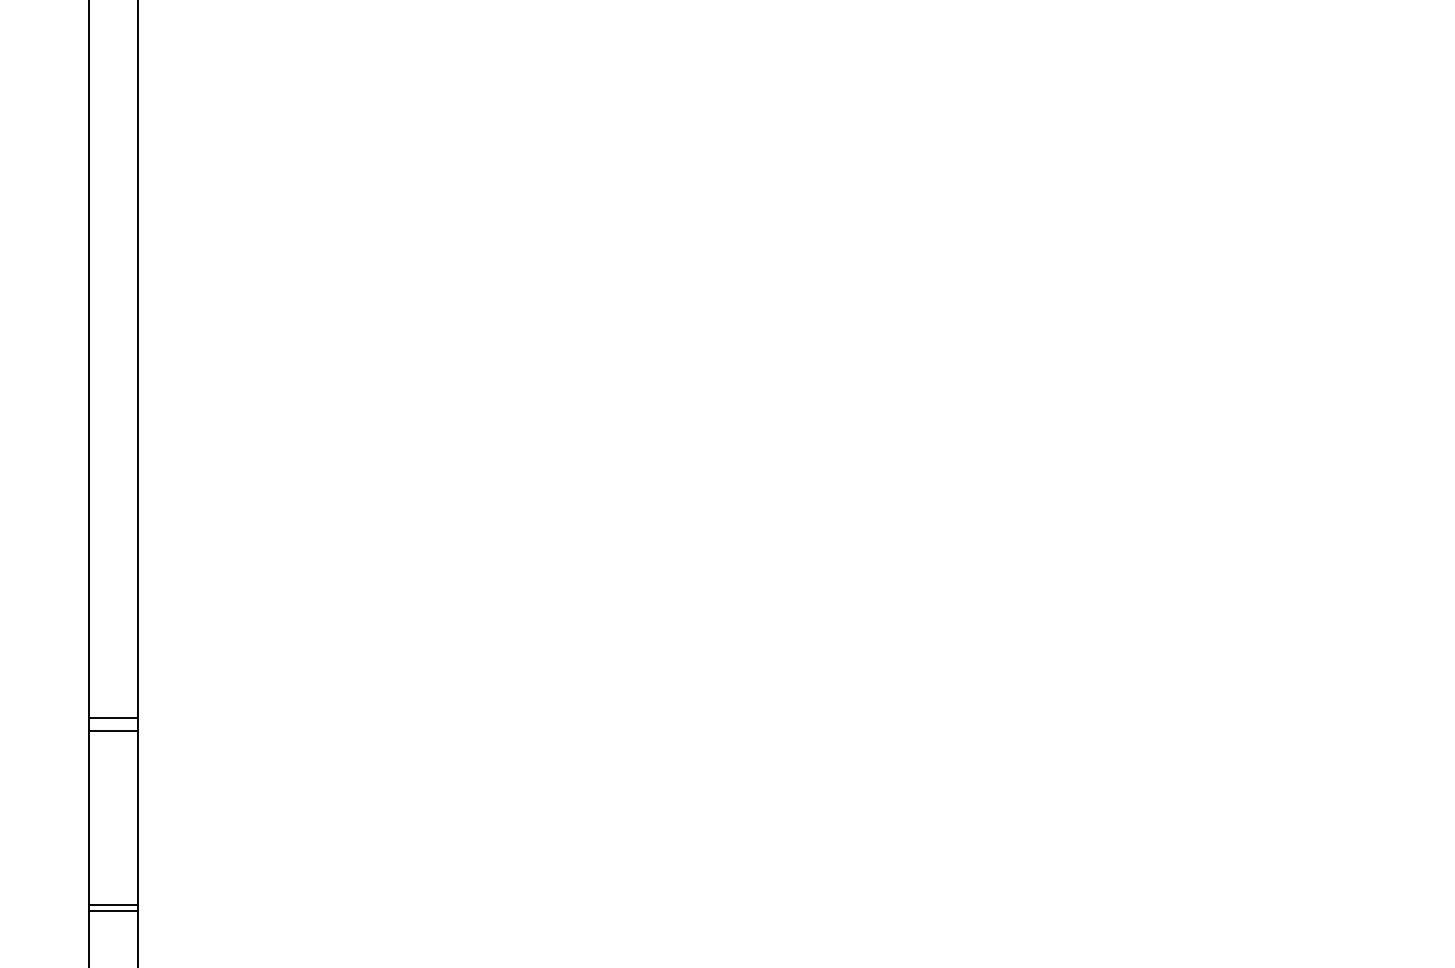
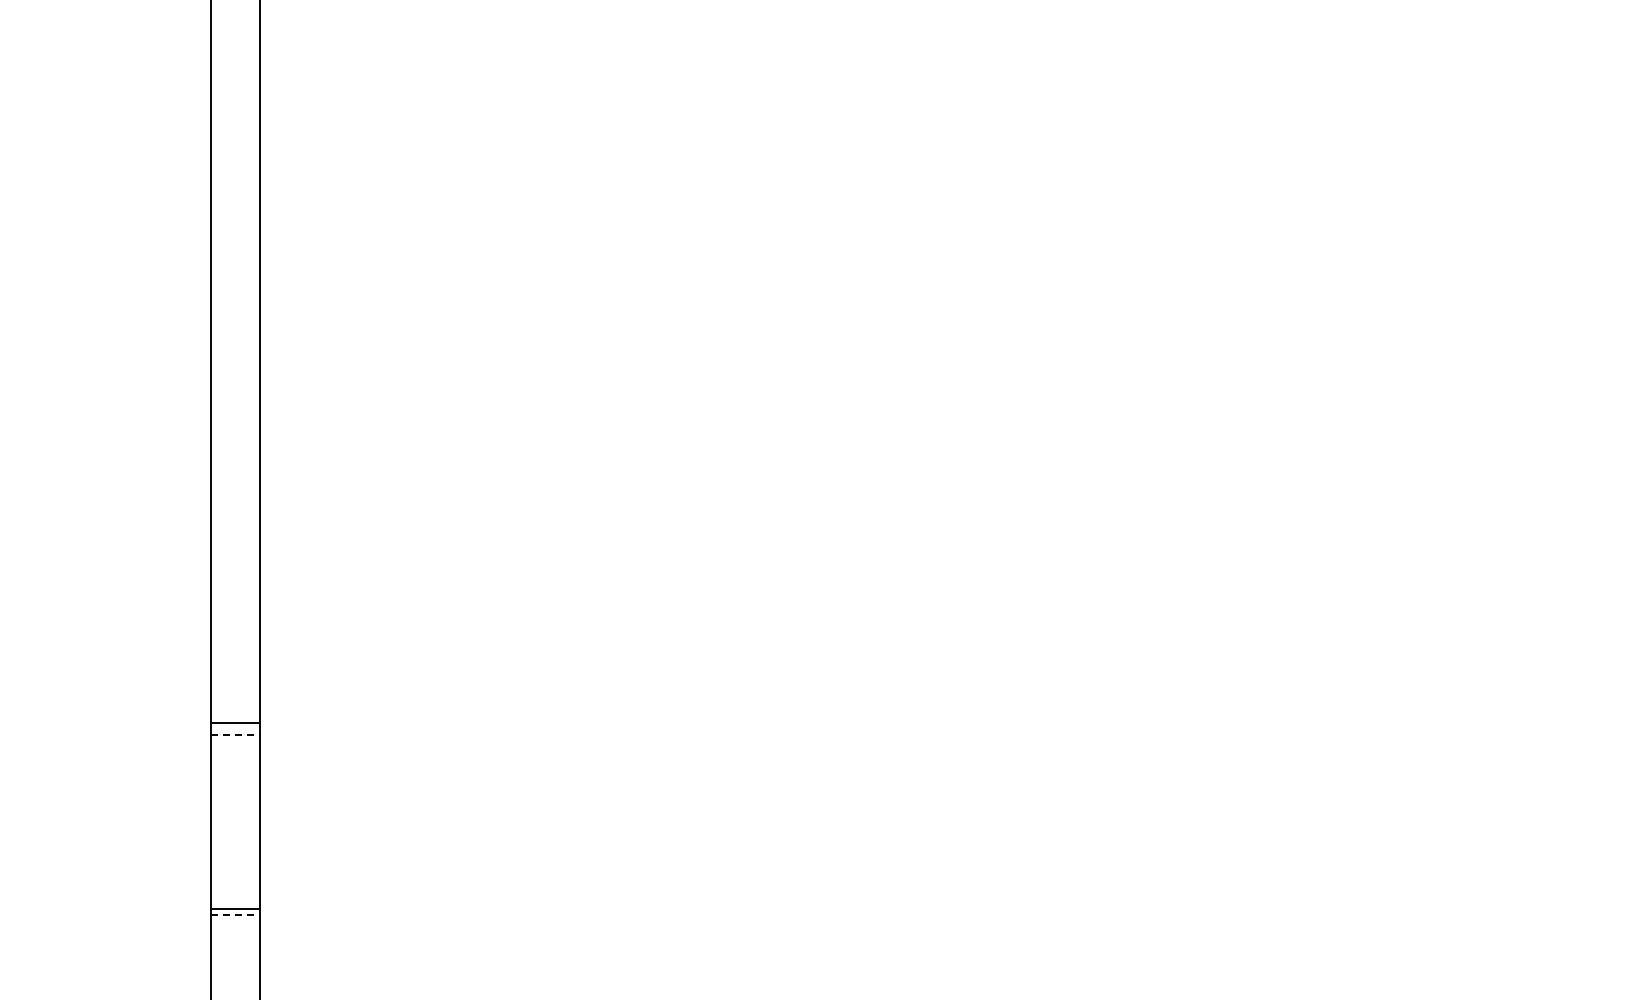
line: (113, 730) -> (235, 735), solid -> dashed
line: (113, 910) -> (235, 915), solid -> dashed

